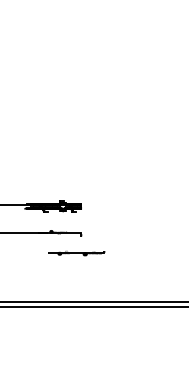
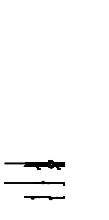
part: (76, 253) -> (44, 197), moved

